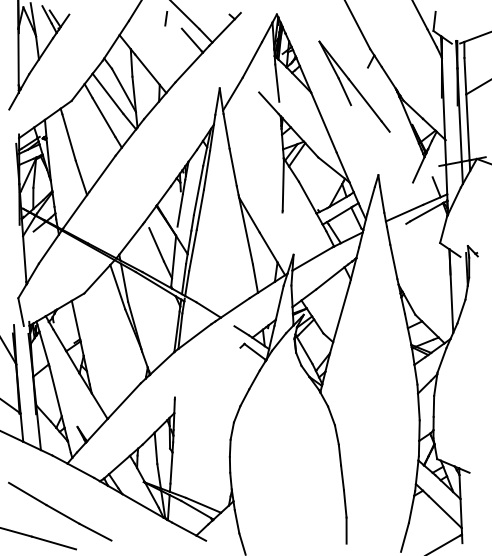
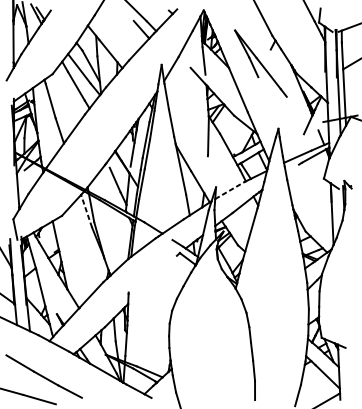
line: (166, 18) -> (122, 13), removed
line: (313, 258) -> (230, 190), solid -> dashed
line: (117, 286) -> (86, 210), solid -> dashed

